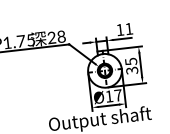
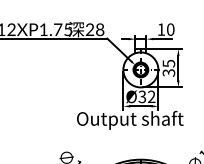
text: (128, 28) -> (170, 29), 11 -> 10
text: (113, 95) -> (146, 96), Ø17 -> Ø32

